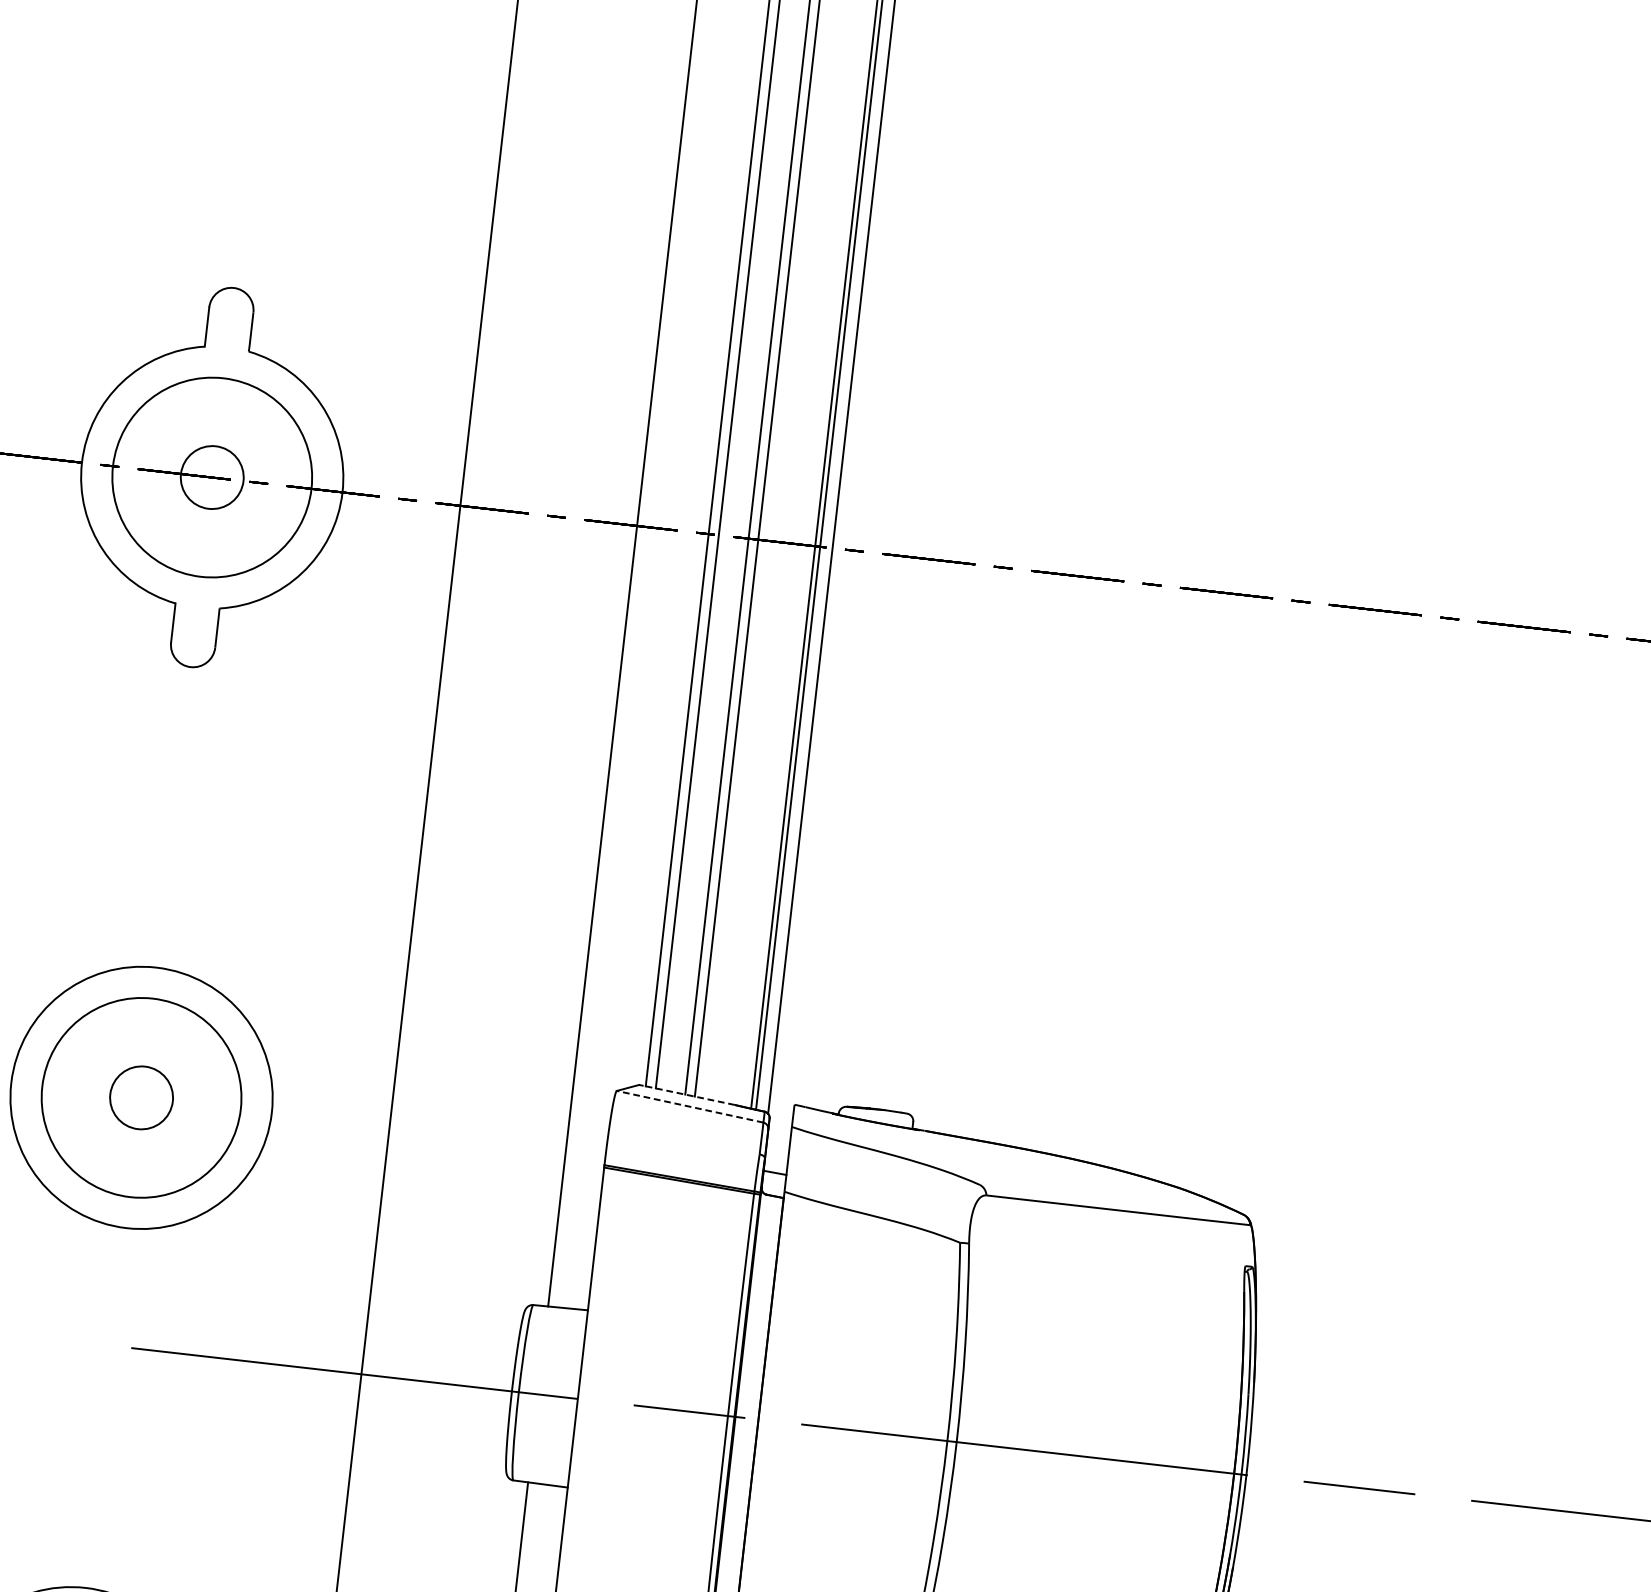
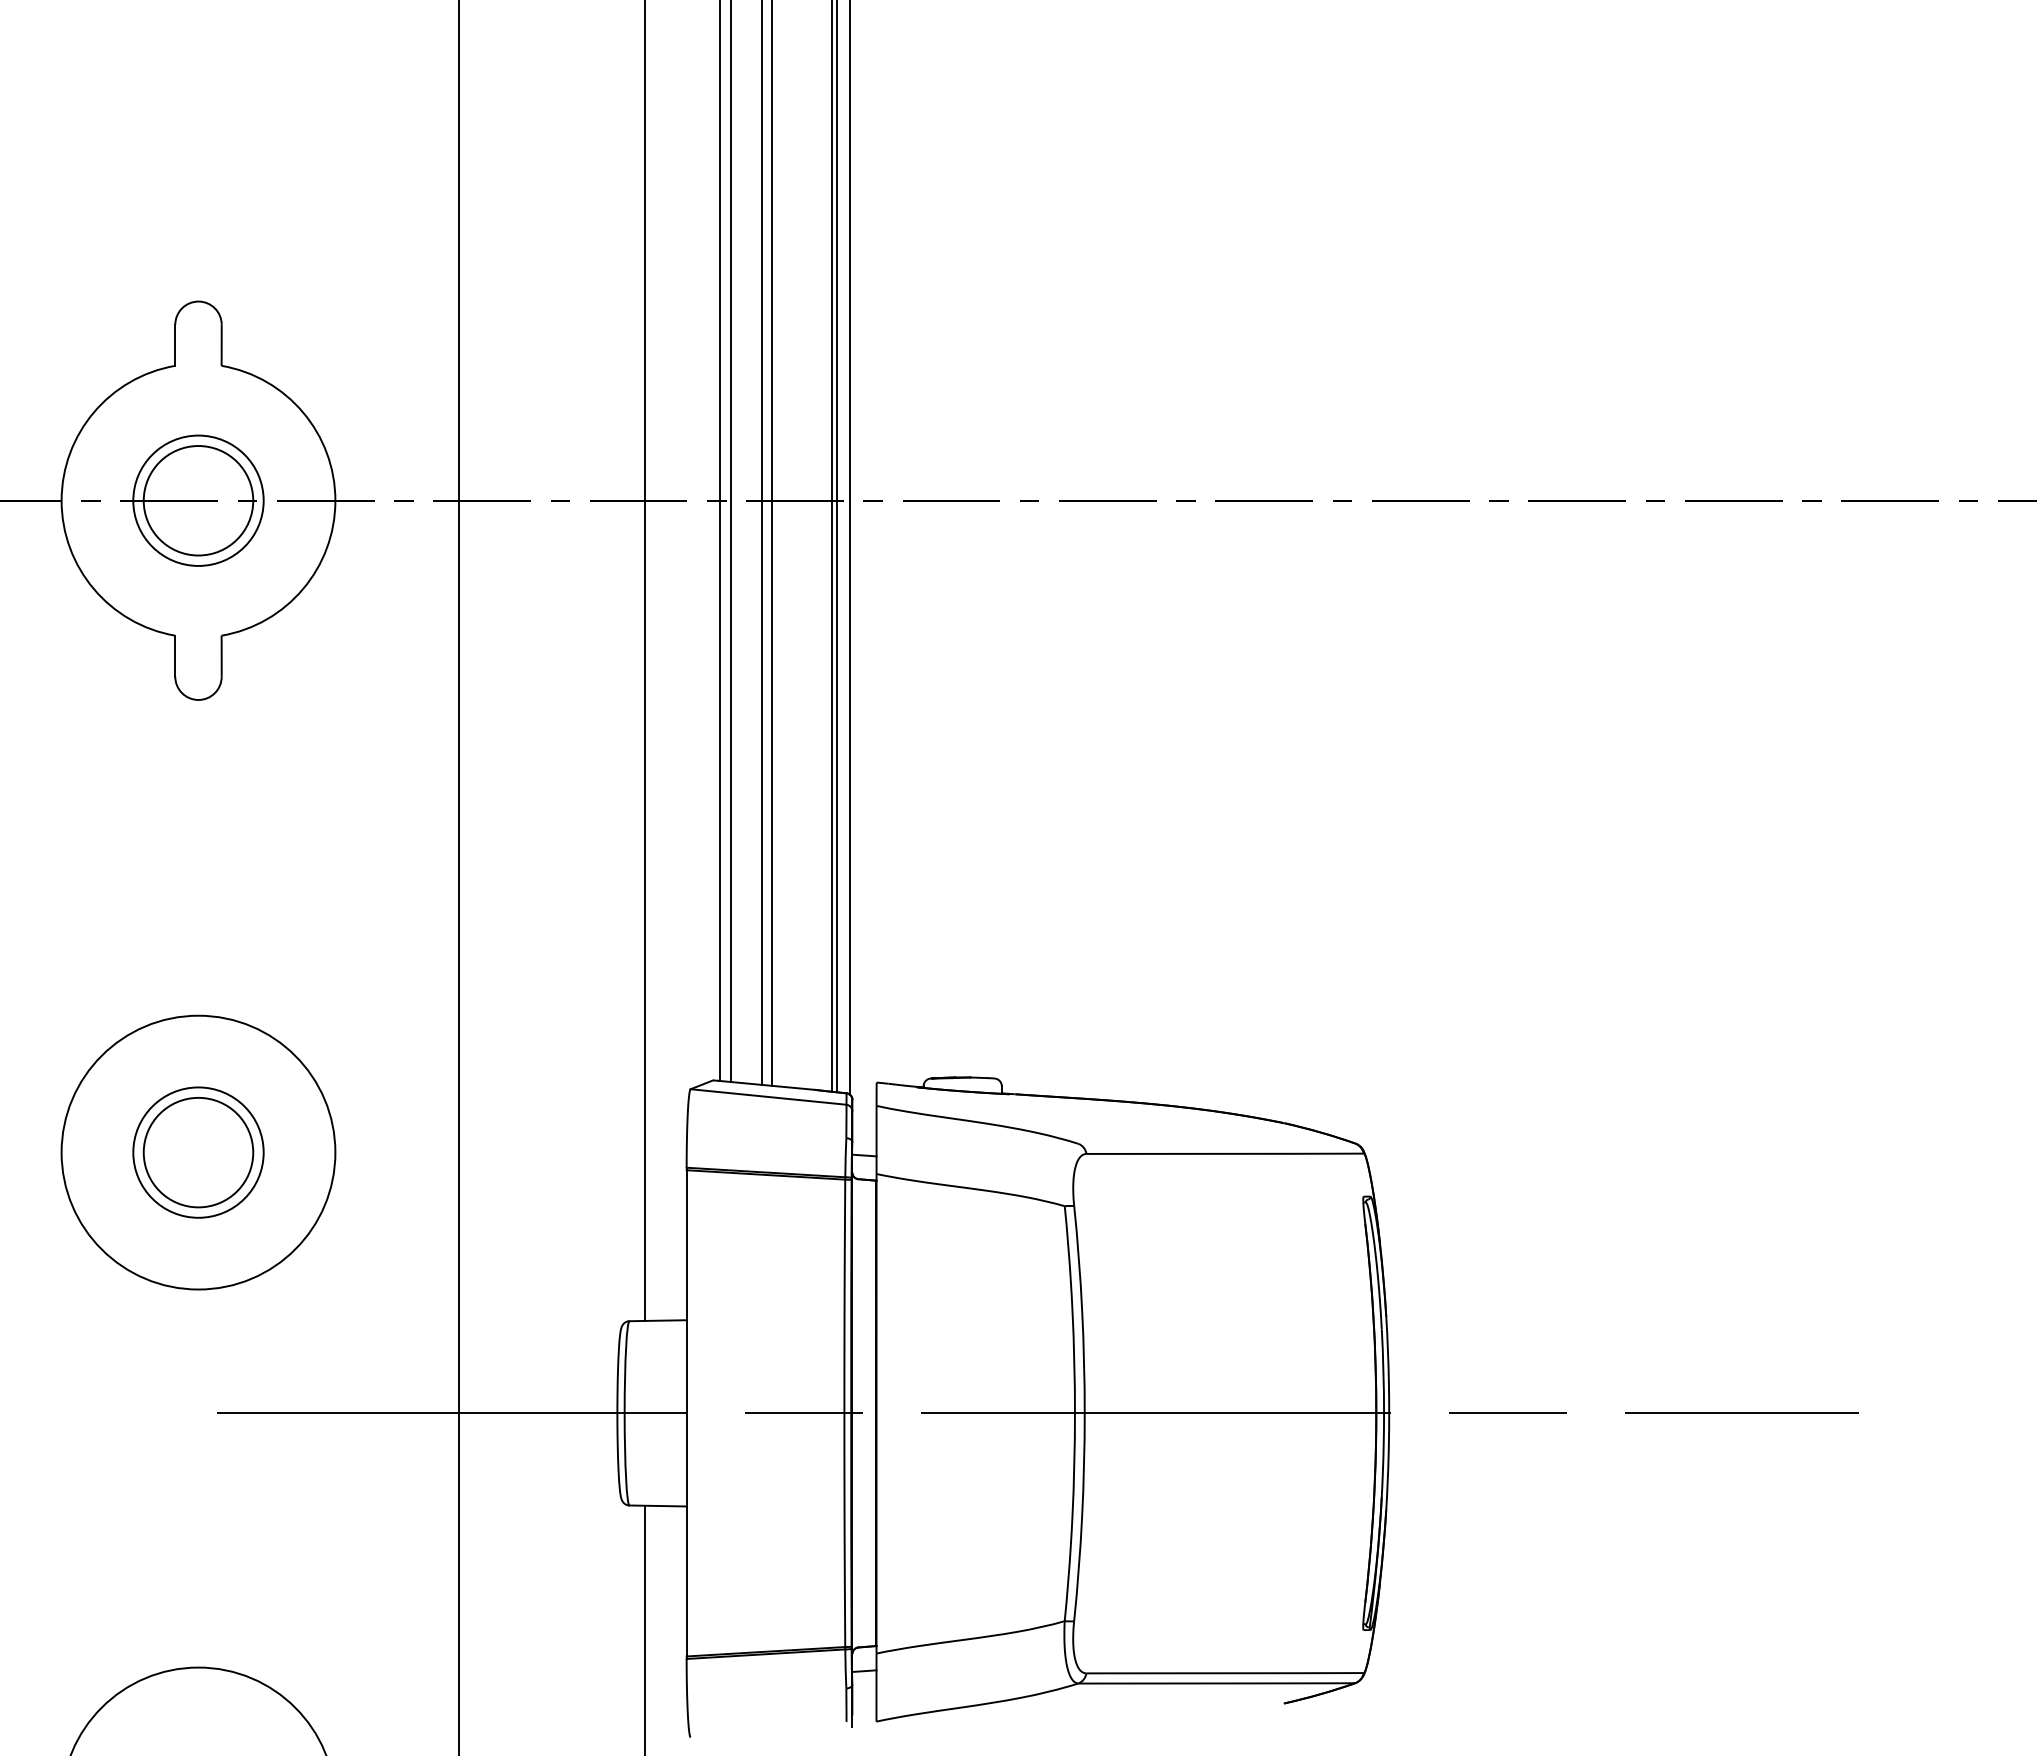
circle: (212, 477) -> (198, 500), size x0.62
circle: (212, 477) -> (198, 500), size x1.67
line: (689, 1095) -> (766, 1085), dashed -> solid
circle: (141, 1097) -> (198, 1152), size x0.62
circle: (141, 1097) -> (198, 1152), size x1.67
line: (690, 1106) -> (768, 1096), dashed -> solid

